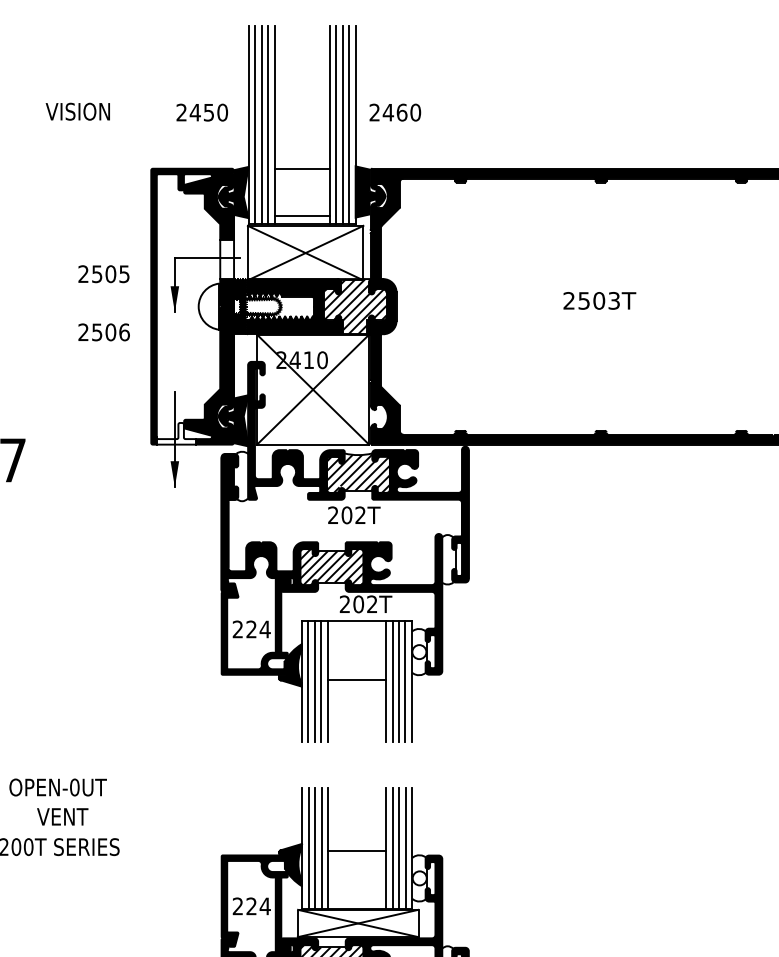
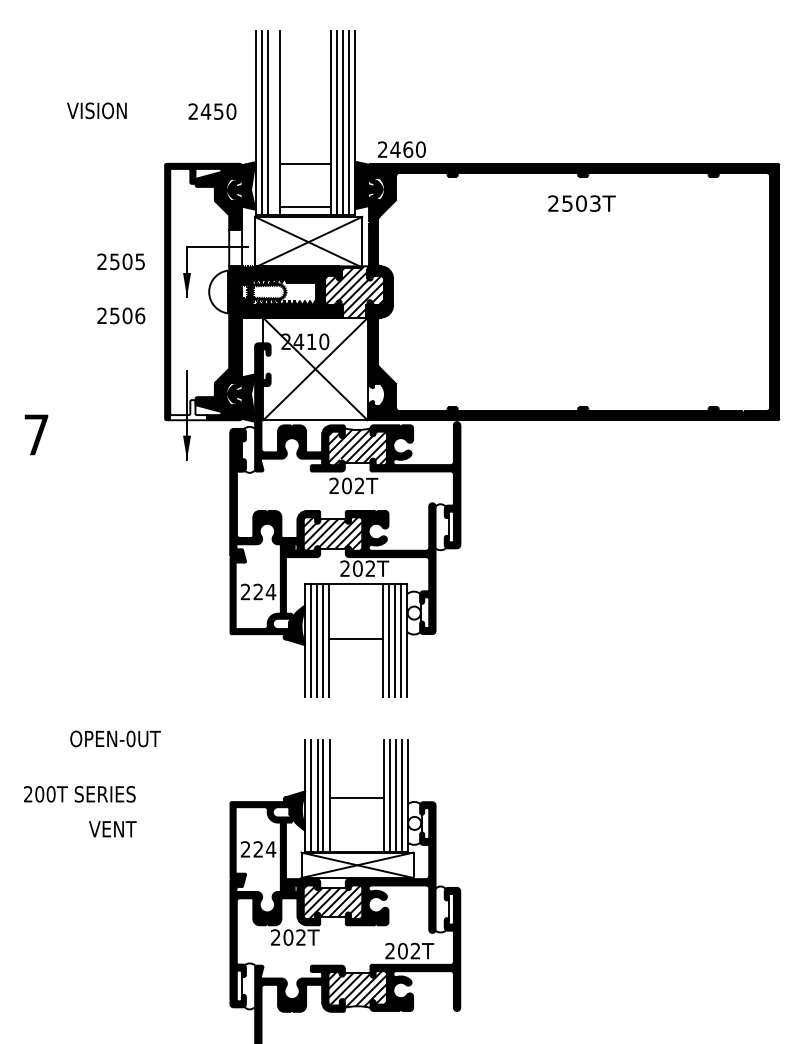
text: (394, 112) -> (401, 149), moved
line: (267, 125) -> (273, 123), removed
text: (599, 300) -> (581, 203), moved
text: (58, 787) -> (115, 738), moved
text: (62, 817) -> (112, 829), moved

